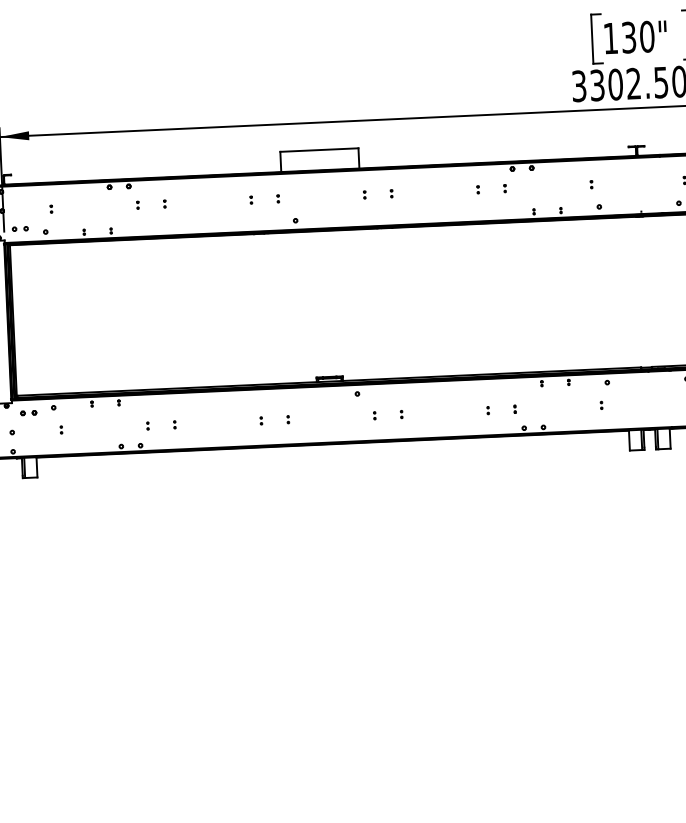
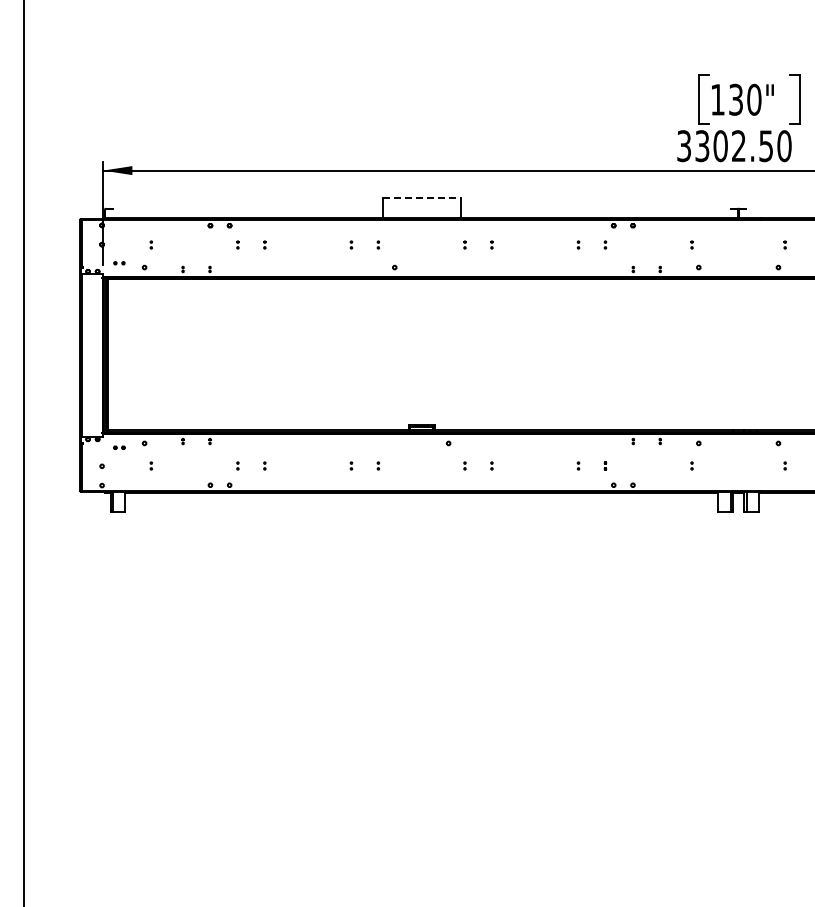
line: (320, 150) -> (422, 198), solid -> dashed
part: (20, 228) -> (119, 262), size x0.7
part: (28, 412) -> (119, 447), size x0.7

